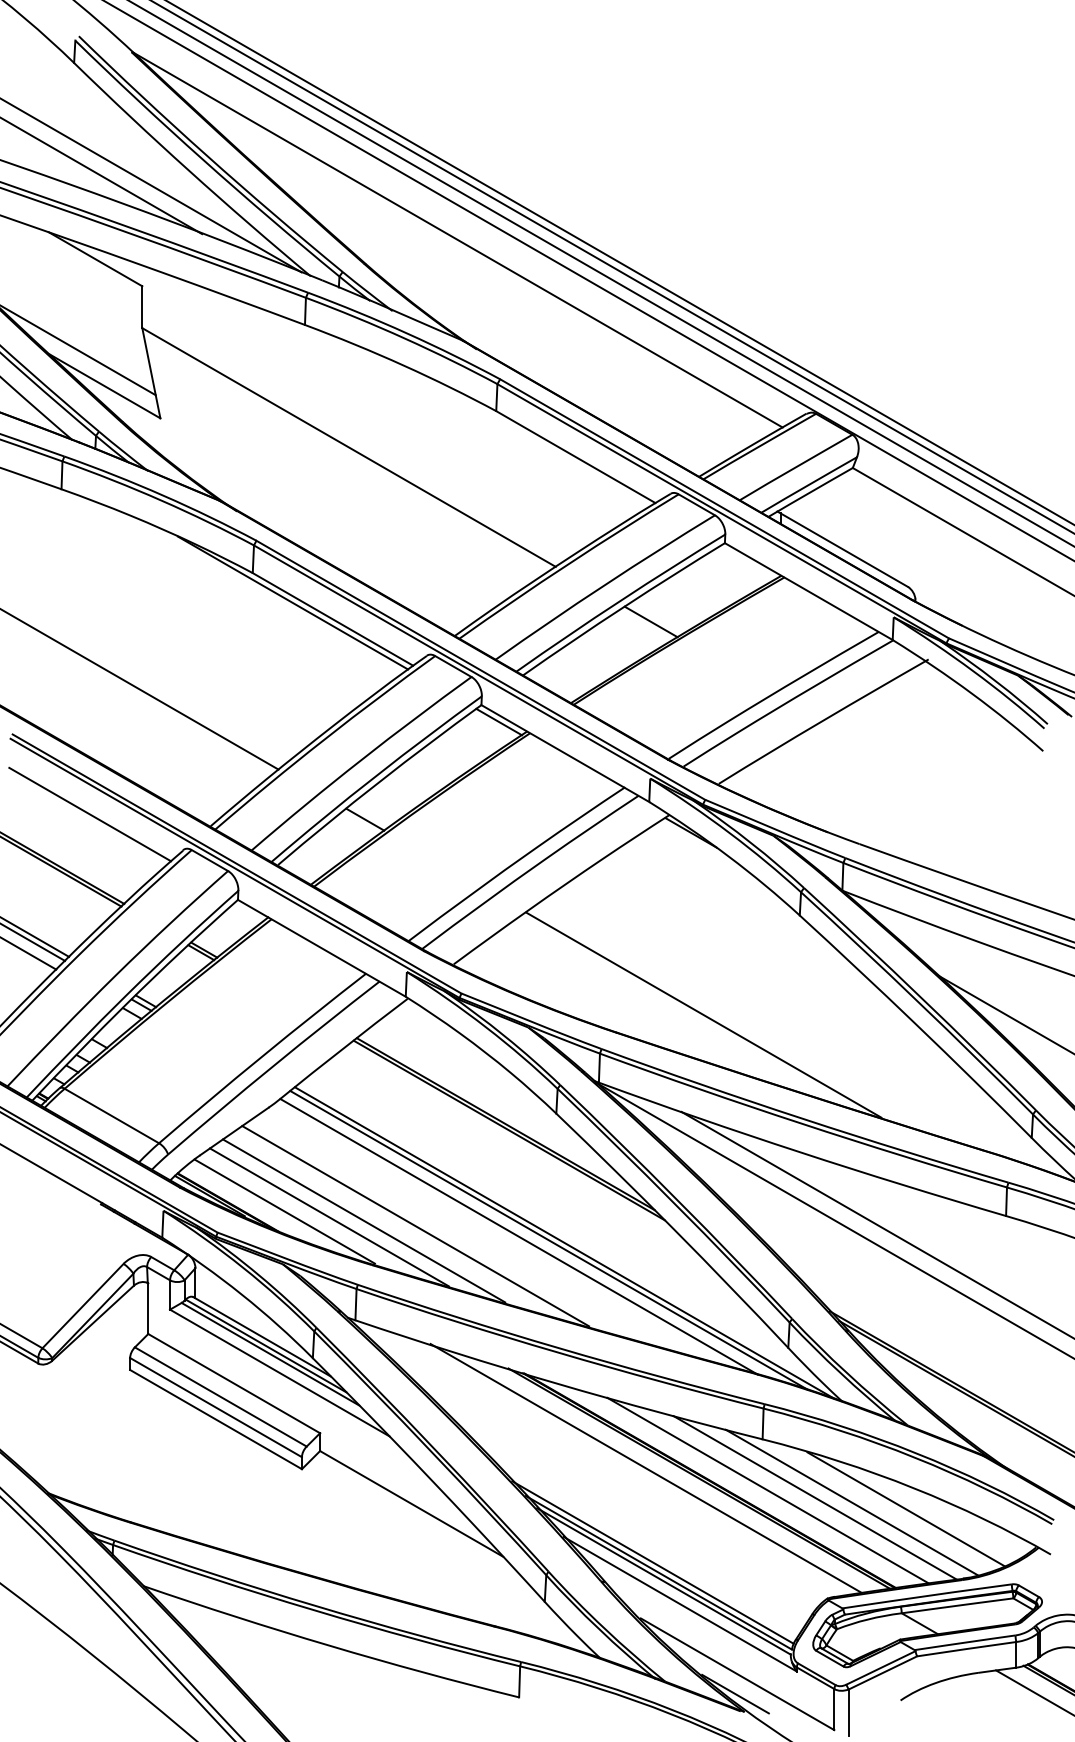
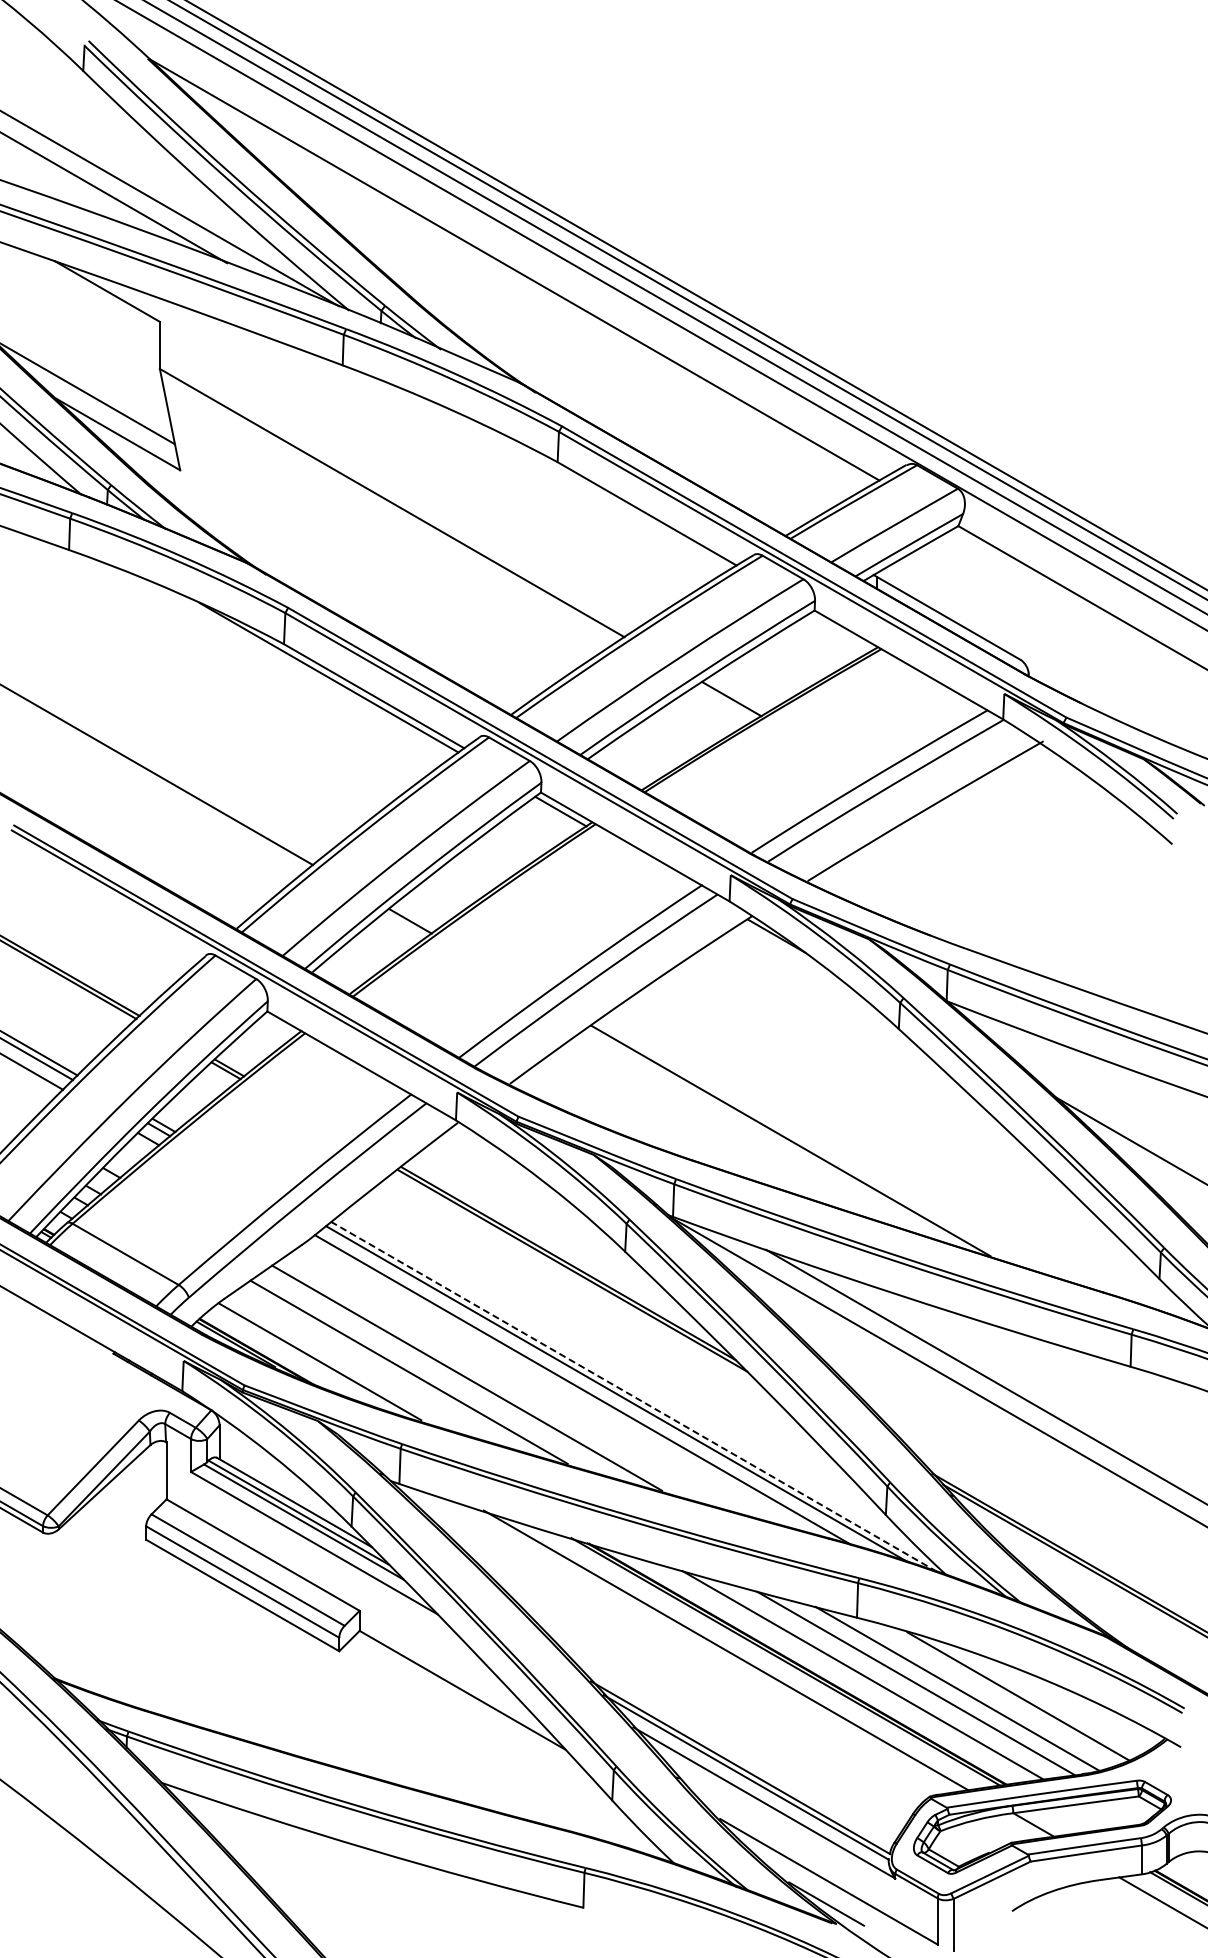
line: (90, 814) -> (101, 915), removed
line: (328, 1216) -> (369, 1367), removed
line: (564, 1242) -> (634, 1396), solid -> dashed
line: (652, 1561) -> (733, 1755), removed

